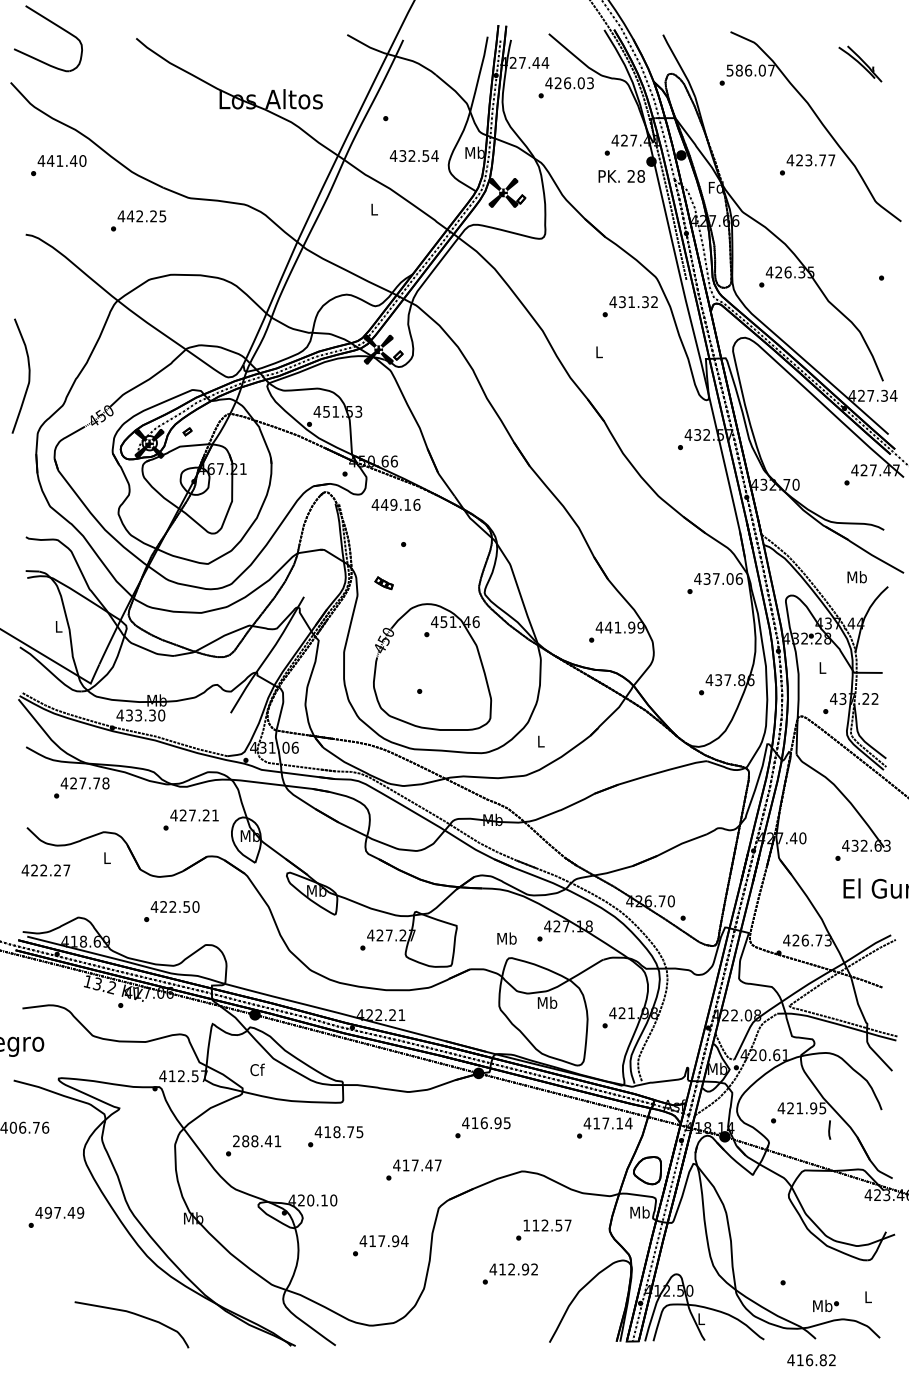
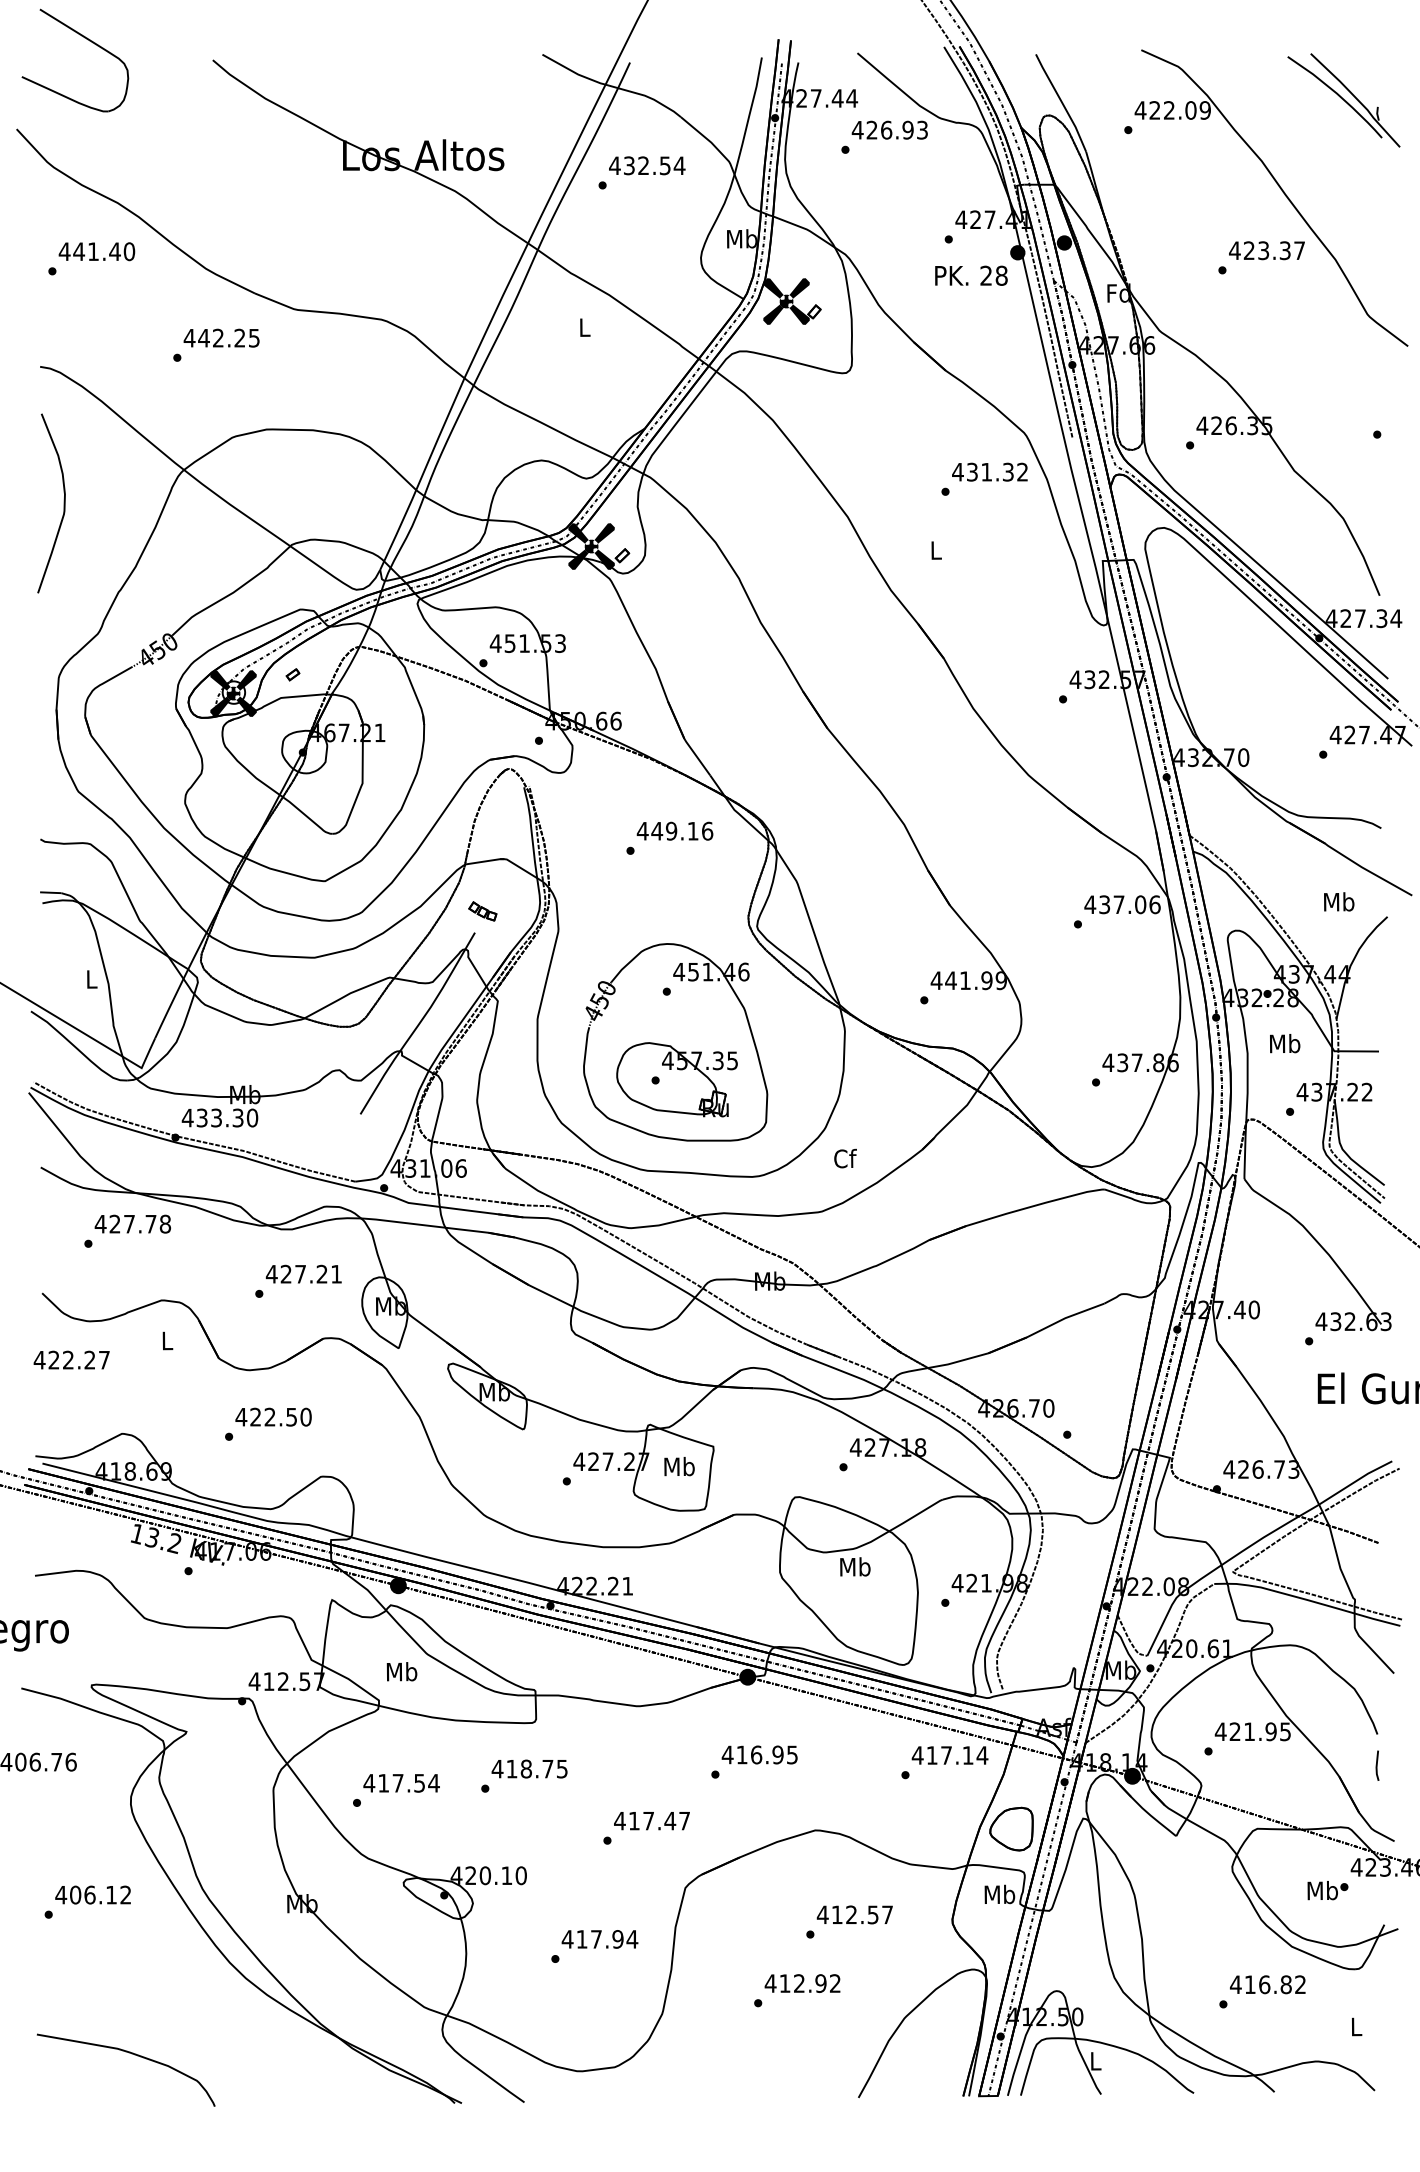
part: (860, 63) -> (1344, 99), size x1.67
text: (750, 70) -> (1172, 110), 586.07 -> 422.09
text: (580, 83) -> (906, 130), 426.03 -> 426.93
text: (413, 155) -> (645, 164), moved
text: (822, 160) -> (1284, 250), 423.77 -> 423.37
curve: (28, 375) -> (63, 502), moved
text: (395, 504) -> (674, 830), moved
part: (383, 583) -> (481, 911), moved
text: (822, 667) -> (1284, 1043), L -> Mb
part: (433, 690) -> (677, 1078), added
text: (541, 741) -> (845, 1158), L -> Cf
text: (506, 938) -> (678, 1466), moved
text: (257, 1069) -> (402, 1671), Cf -> Mb
line: (829, 1129) -> (1377, 1764), moved
text: (256, 1141) -> (400, 1783), 288.41 -> 417.54
text: (64, 1212) -> (100, 1894), 497.49 -> 406.12
text: (526, 1225) -> (822, 1914), 112.57 -> 412.57
text: (826, 1305) -> (1328, 1889), moved
curve: (133, 1314) -> (128, 2053), moved
text: (811, 1360) -> (1267, 1985), moved

